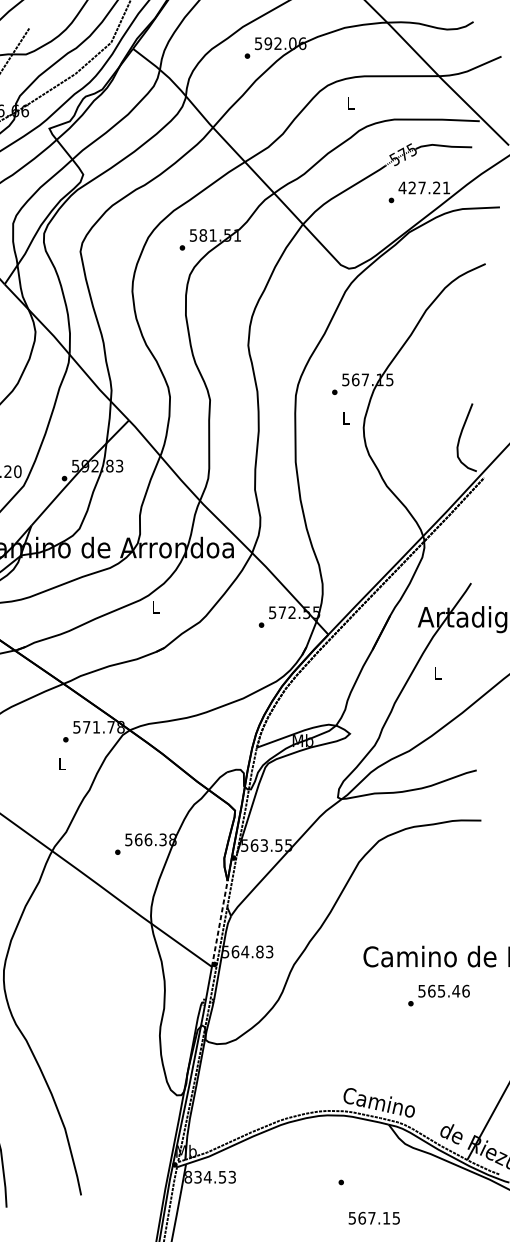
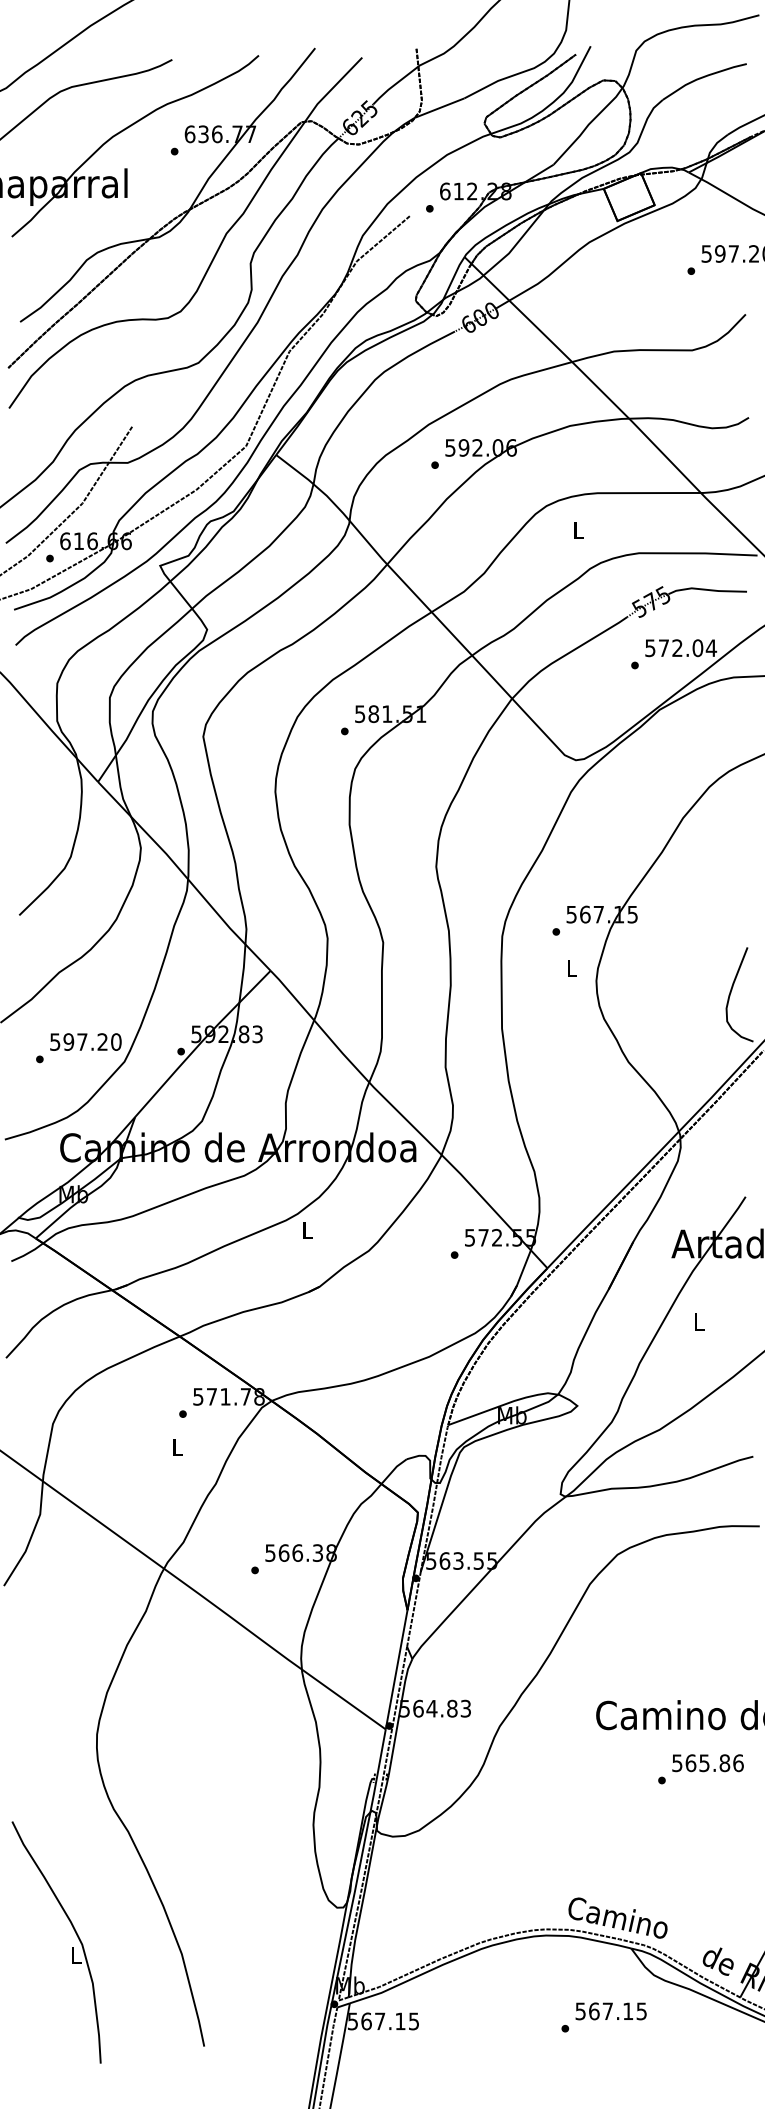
text: (424, 188) -> (680, 648), 427.21 -> 572.04
line: (219, 923) -> (396, 1669), dashed -> solid
text: (455, 991) -> (724, 1763), 565.46 -> 565.86
text: (210, 1177) -> (383, 2021), 834.53 -> 567.15
text: (373, 1218) -> (610, 2011), moved

